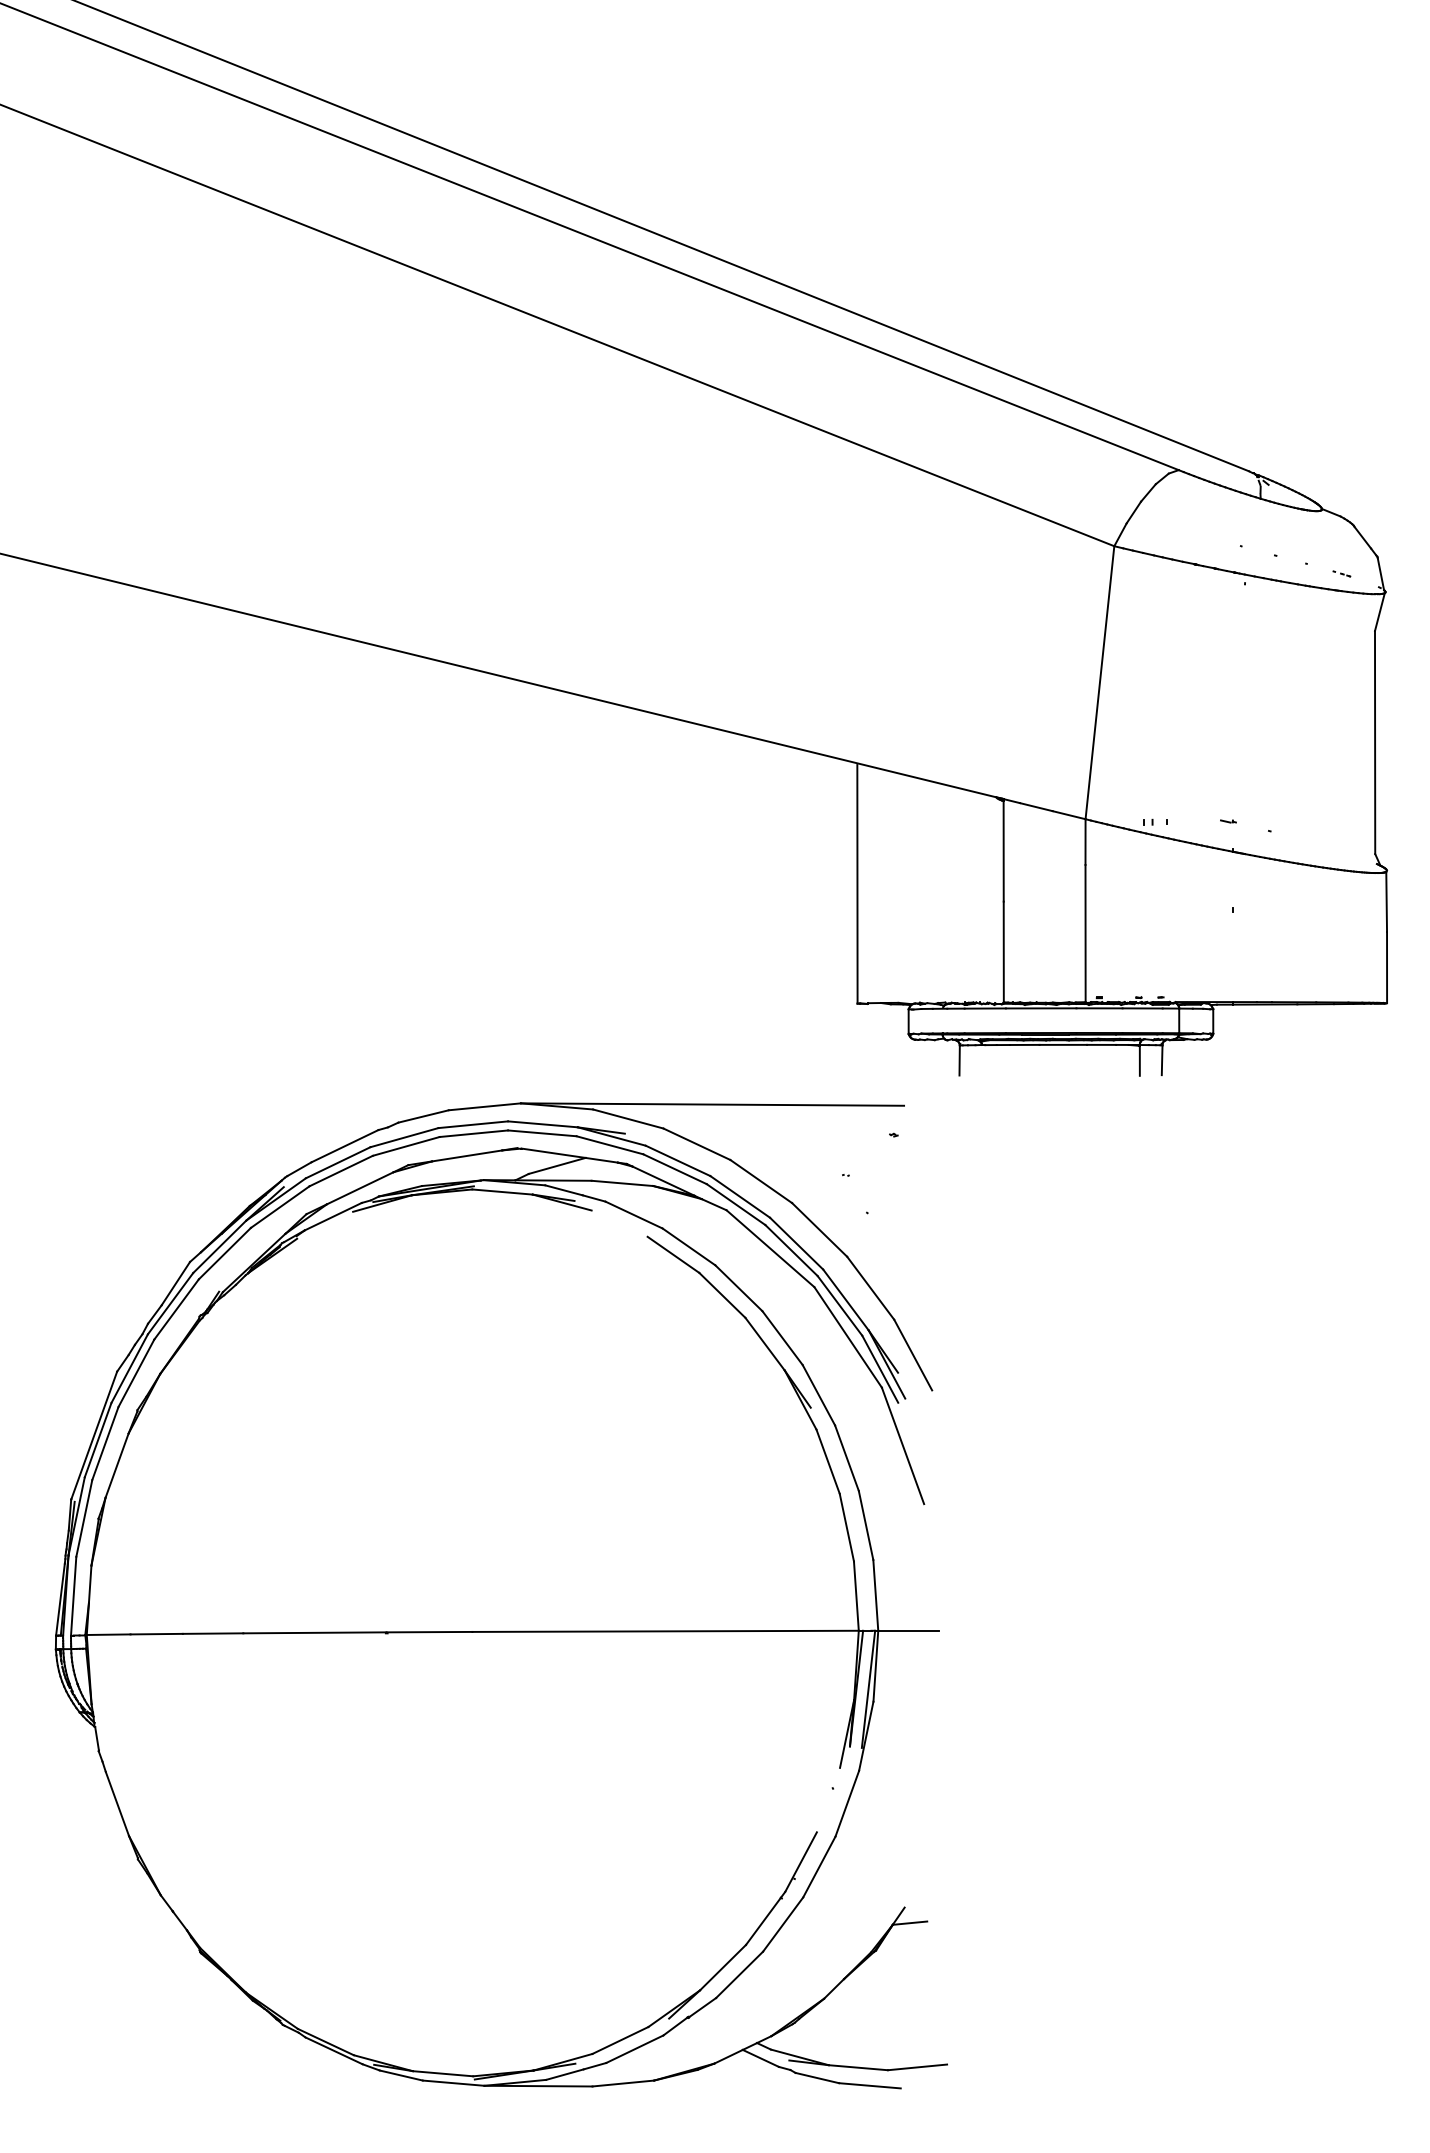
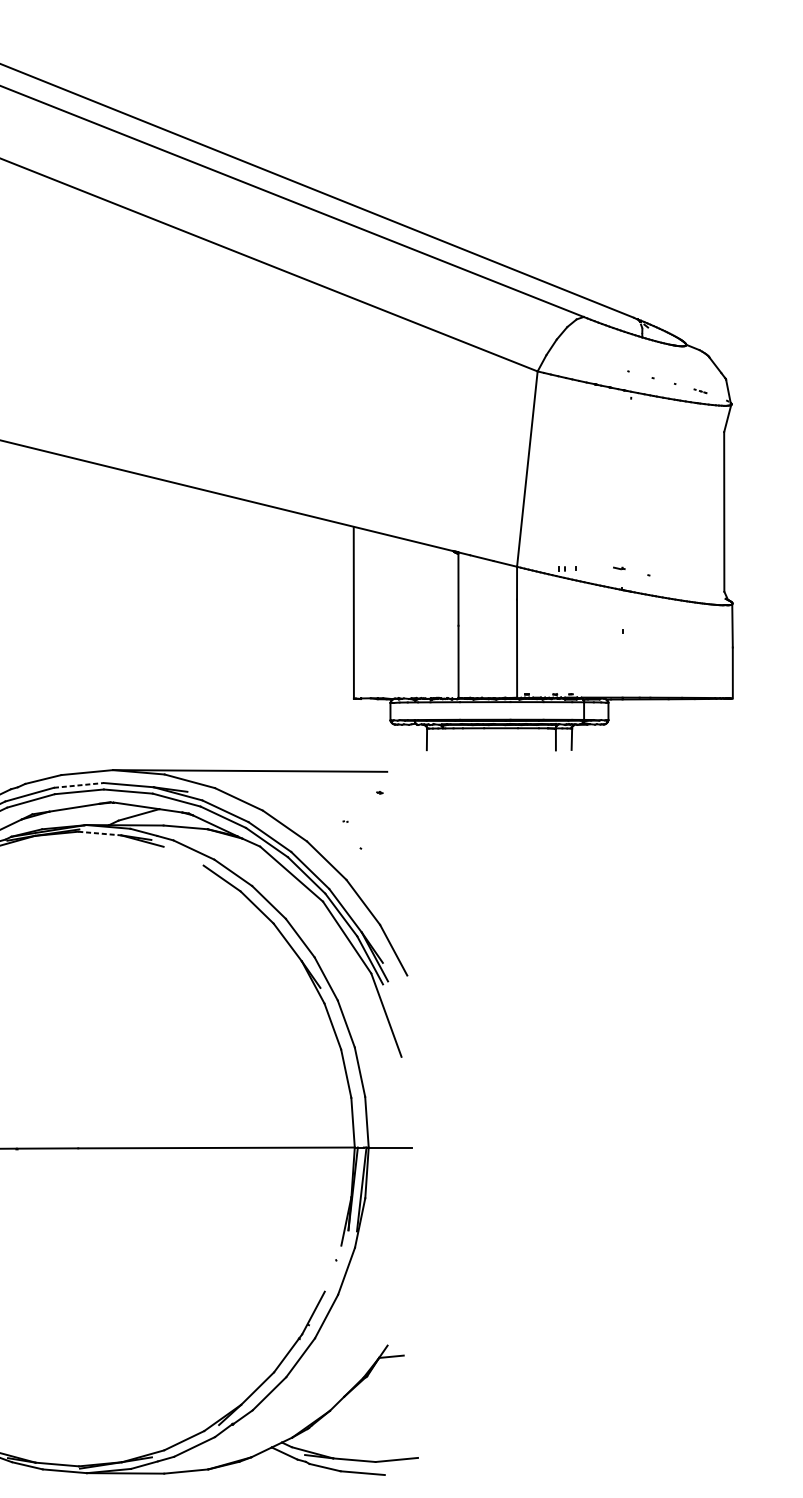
line: (473, 1124) -> (79, 785), solid -> dashed
line: (503, 1192) -> (100, 833), solid -> dashed

